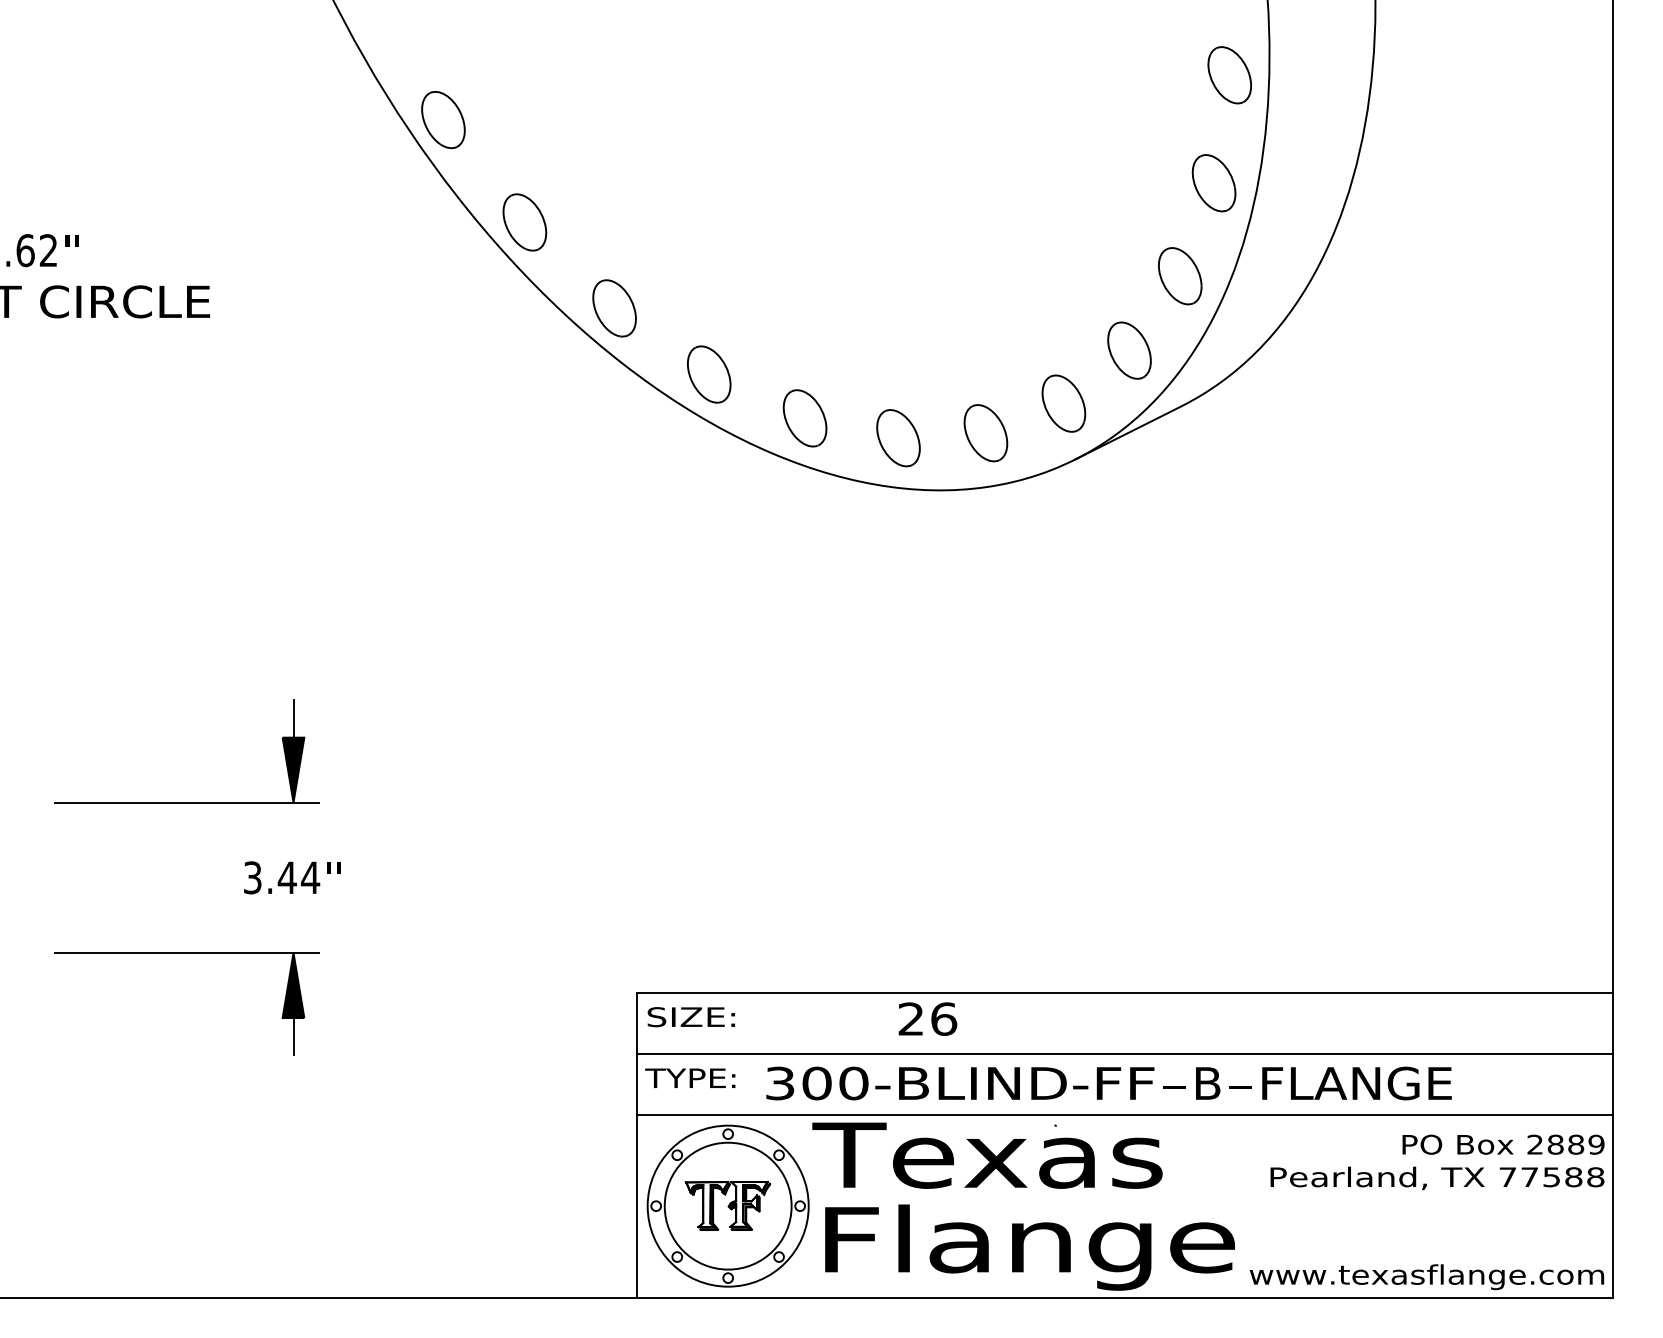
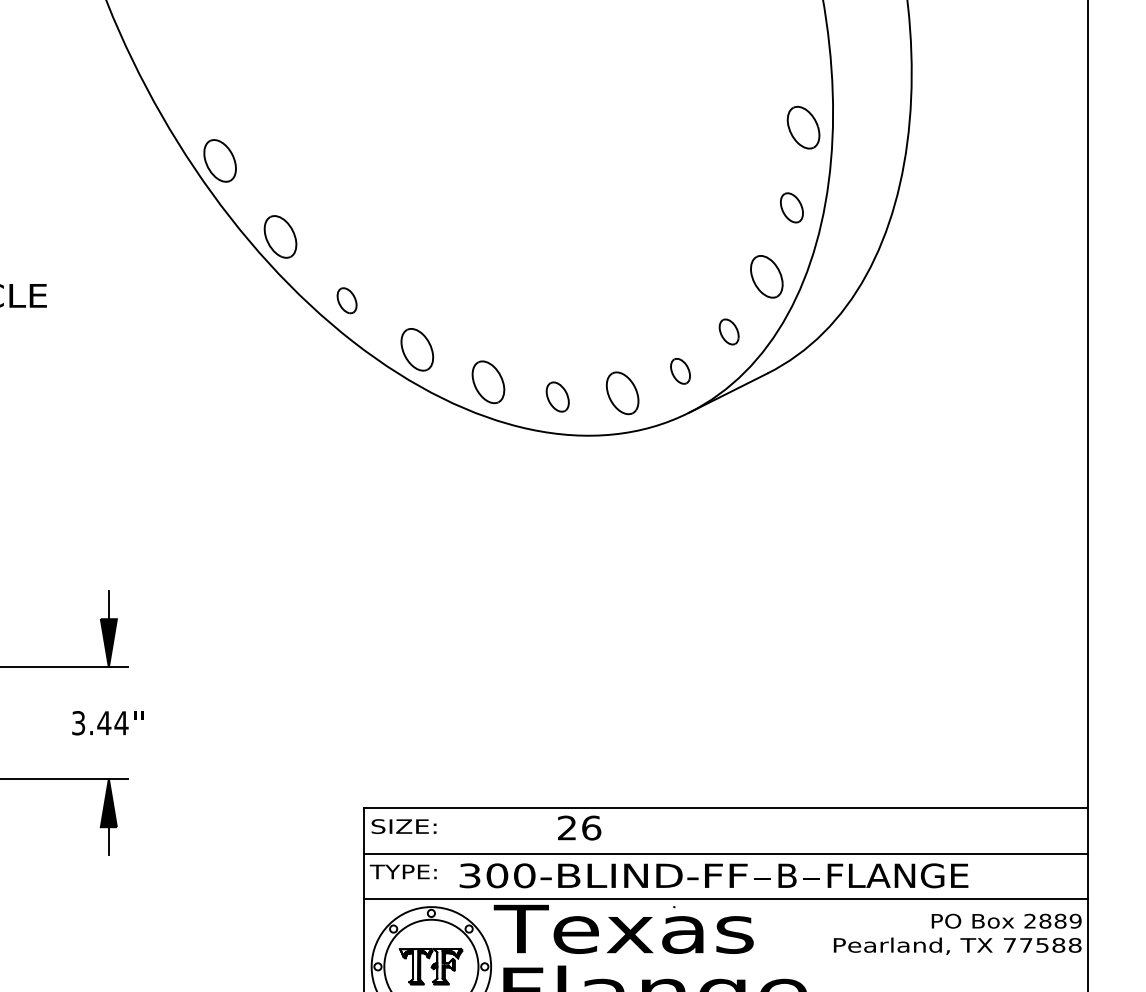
part: (1213, 183) -> (791, 208), size x0.7
part: (614, 308) -> (347, 300), size x0.6
part: (1129, 350) -> (729, 331), size x0.6
part: (1063, 403) -> (680, 371), size x0.6
part: (898, 438) -> (557, 397), size x0.7

